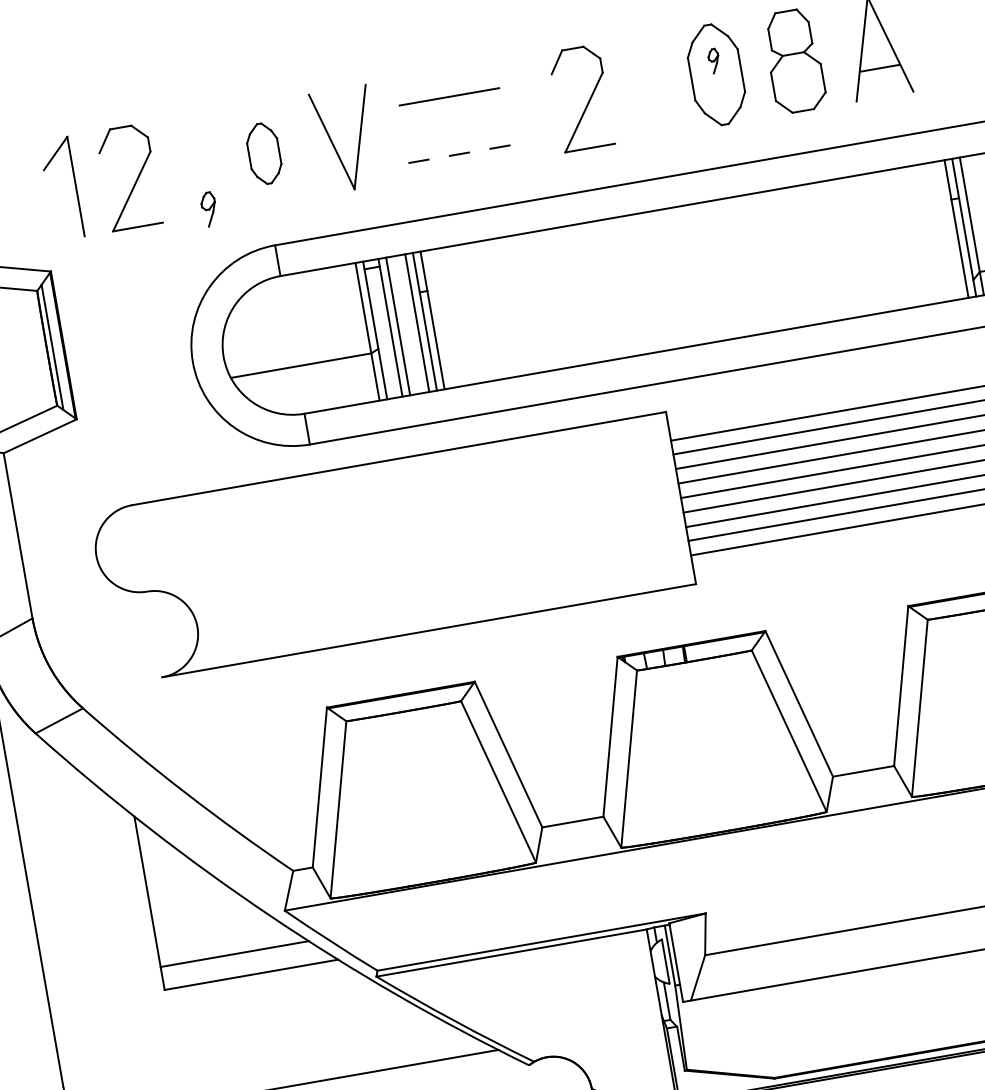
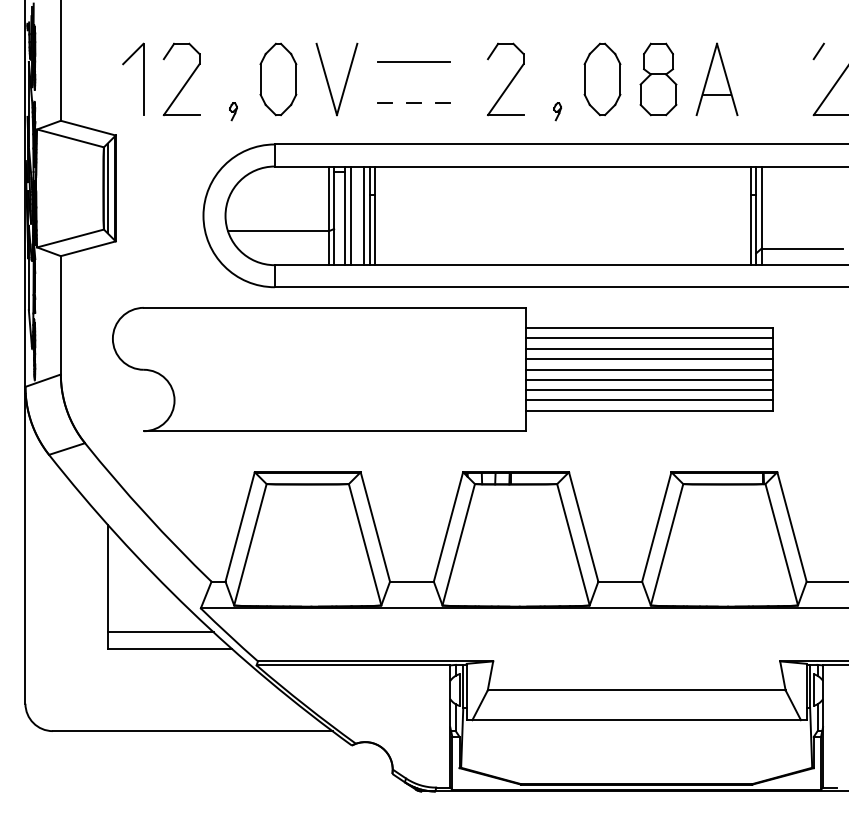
part: (714, 60) -> (557, 111), moved
part: (264, 153) -> (278, 79), size x1.67
part: (209, 209) -> (233, 111), size x0.71

